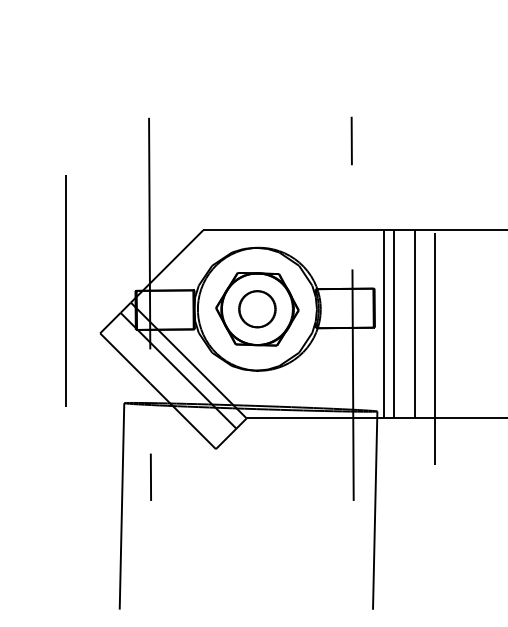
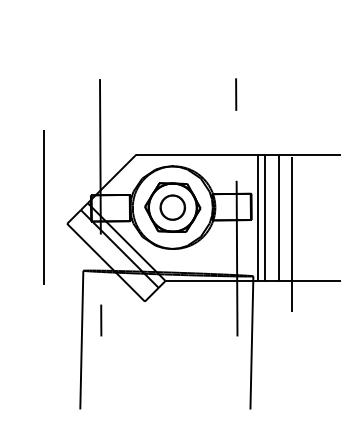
line: (64, 291) -> (43, 207), moved

